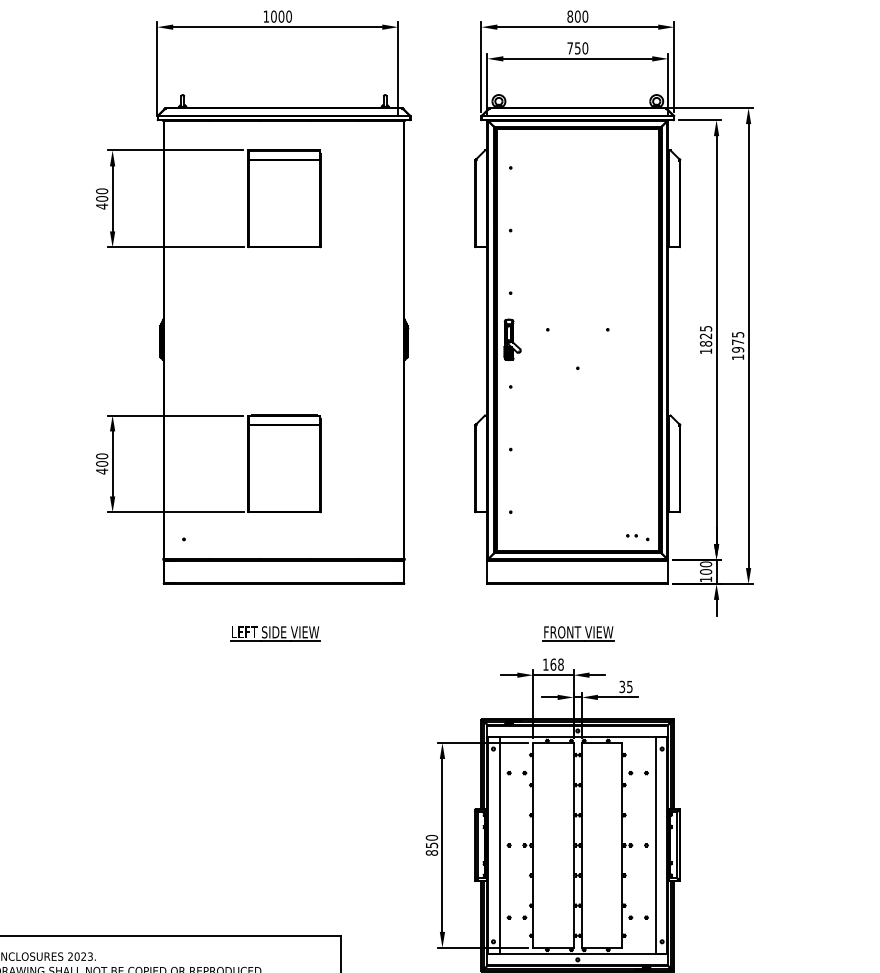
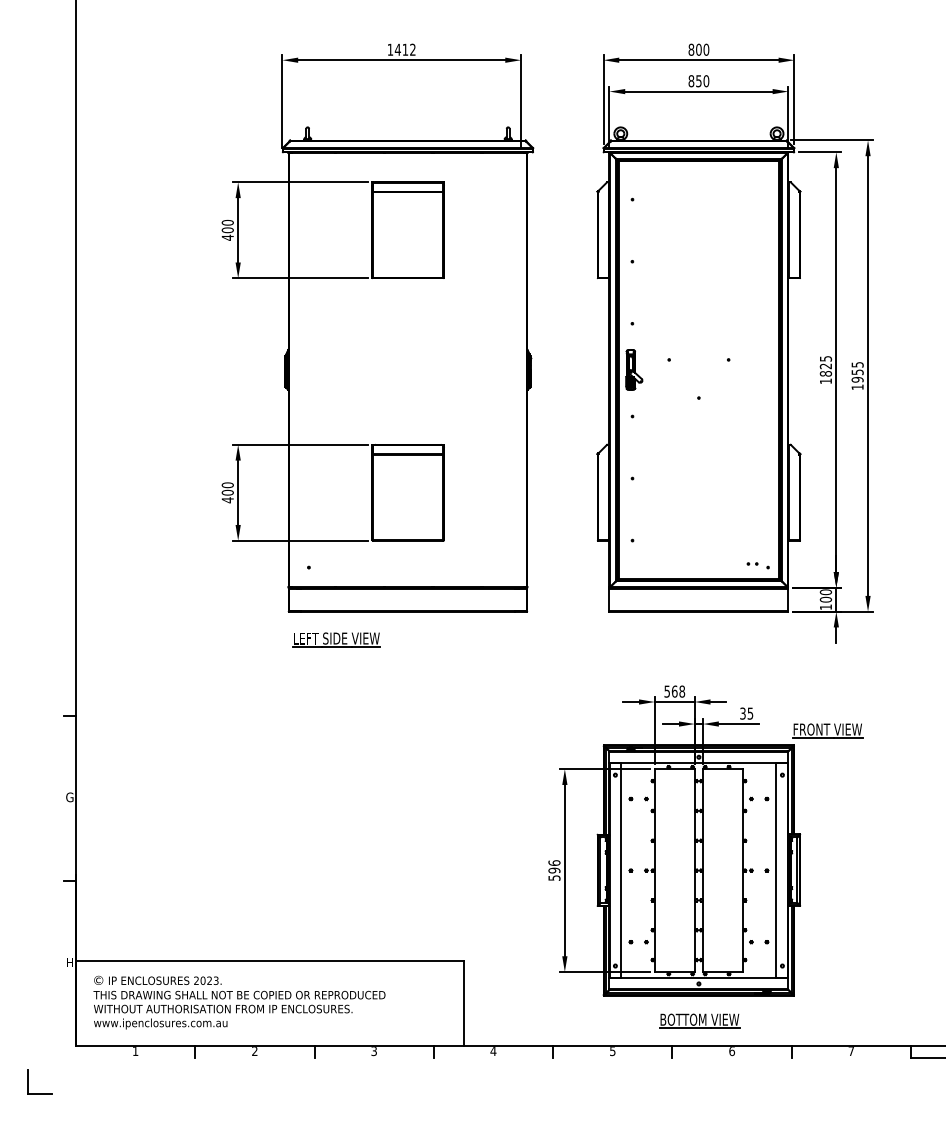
text: (280, 16) -> (404, 49), 1000 -> 1412
text: (570, 48) -> (691, 81), 750 -> 850
text: (737, 342) -> (857, 372), 1975 -> 1955
part: (275, 633) -> (336, 639), moved
part: (578, 633) -> (827, 730), moved
text: (545, 664) -> (666, 691), 168 -> 568
text: (431, 845) -> (554, 870), 850 -> 596

